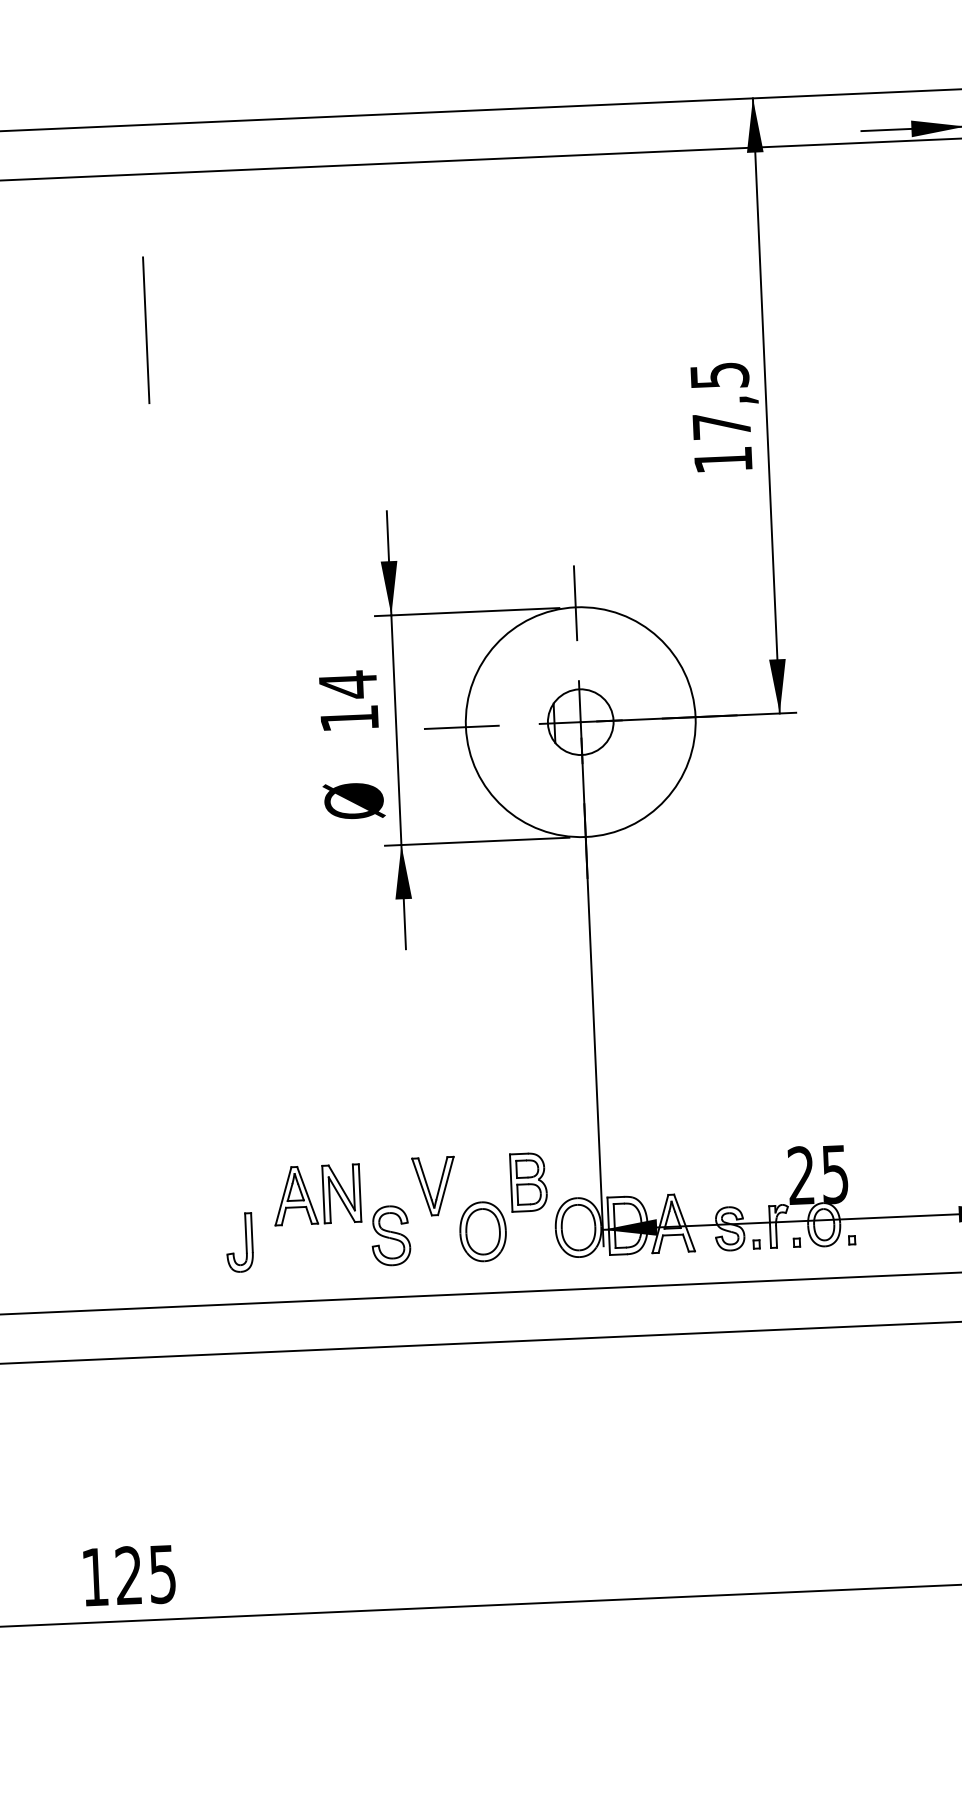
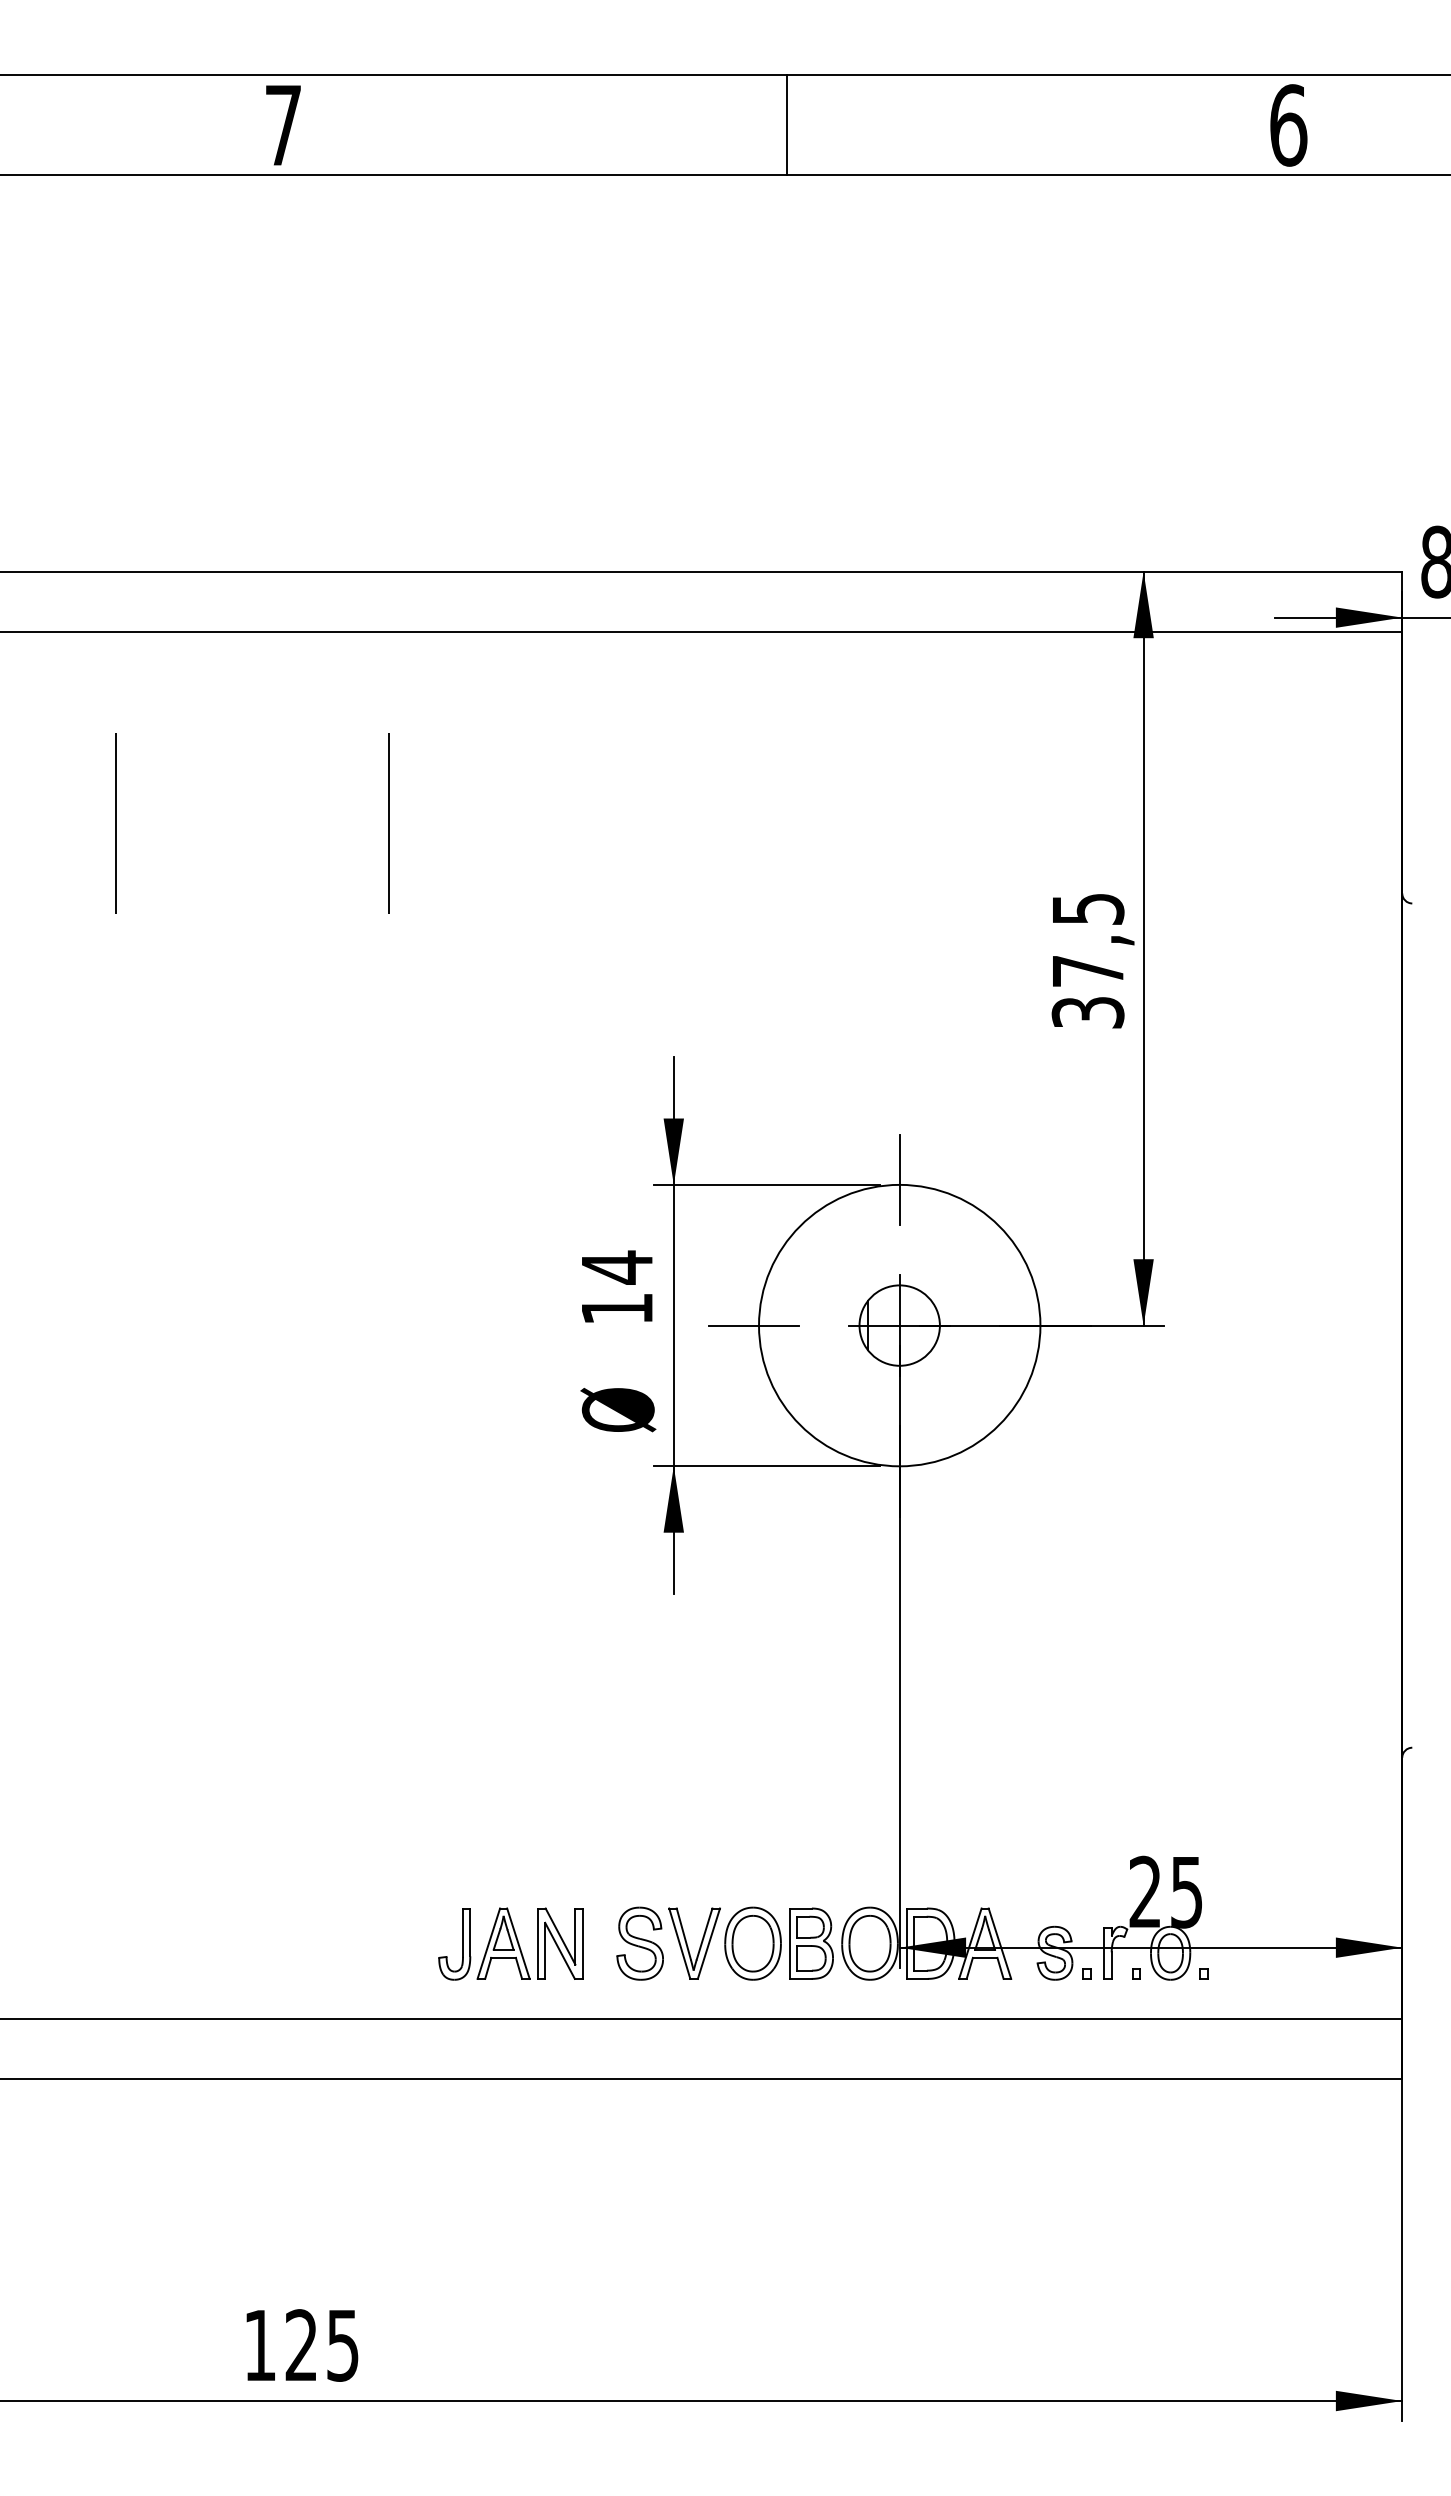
text: (722, 459) -> (1087, 1012), 17,5 -> 37,5
part: (528, 1182) -> (811, 1943), moved
part: (434, 1186) -> (694, 1943), moved
part: (323, 1194) -> (537, 1943), moved

